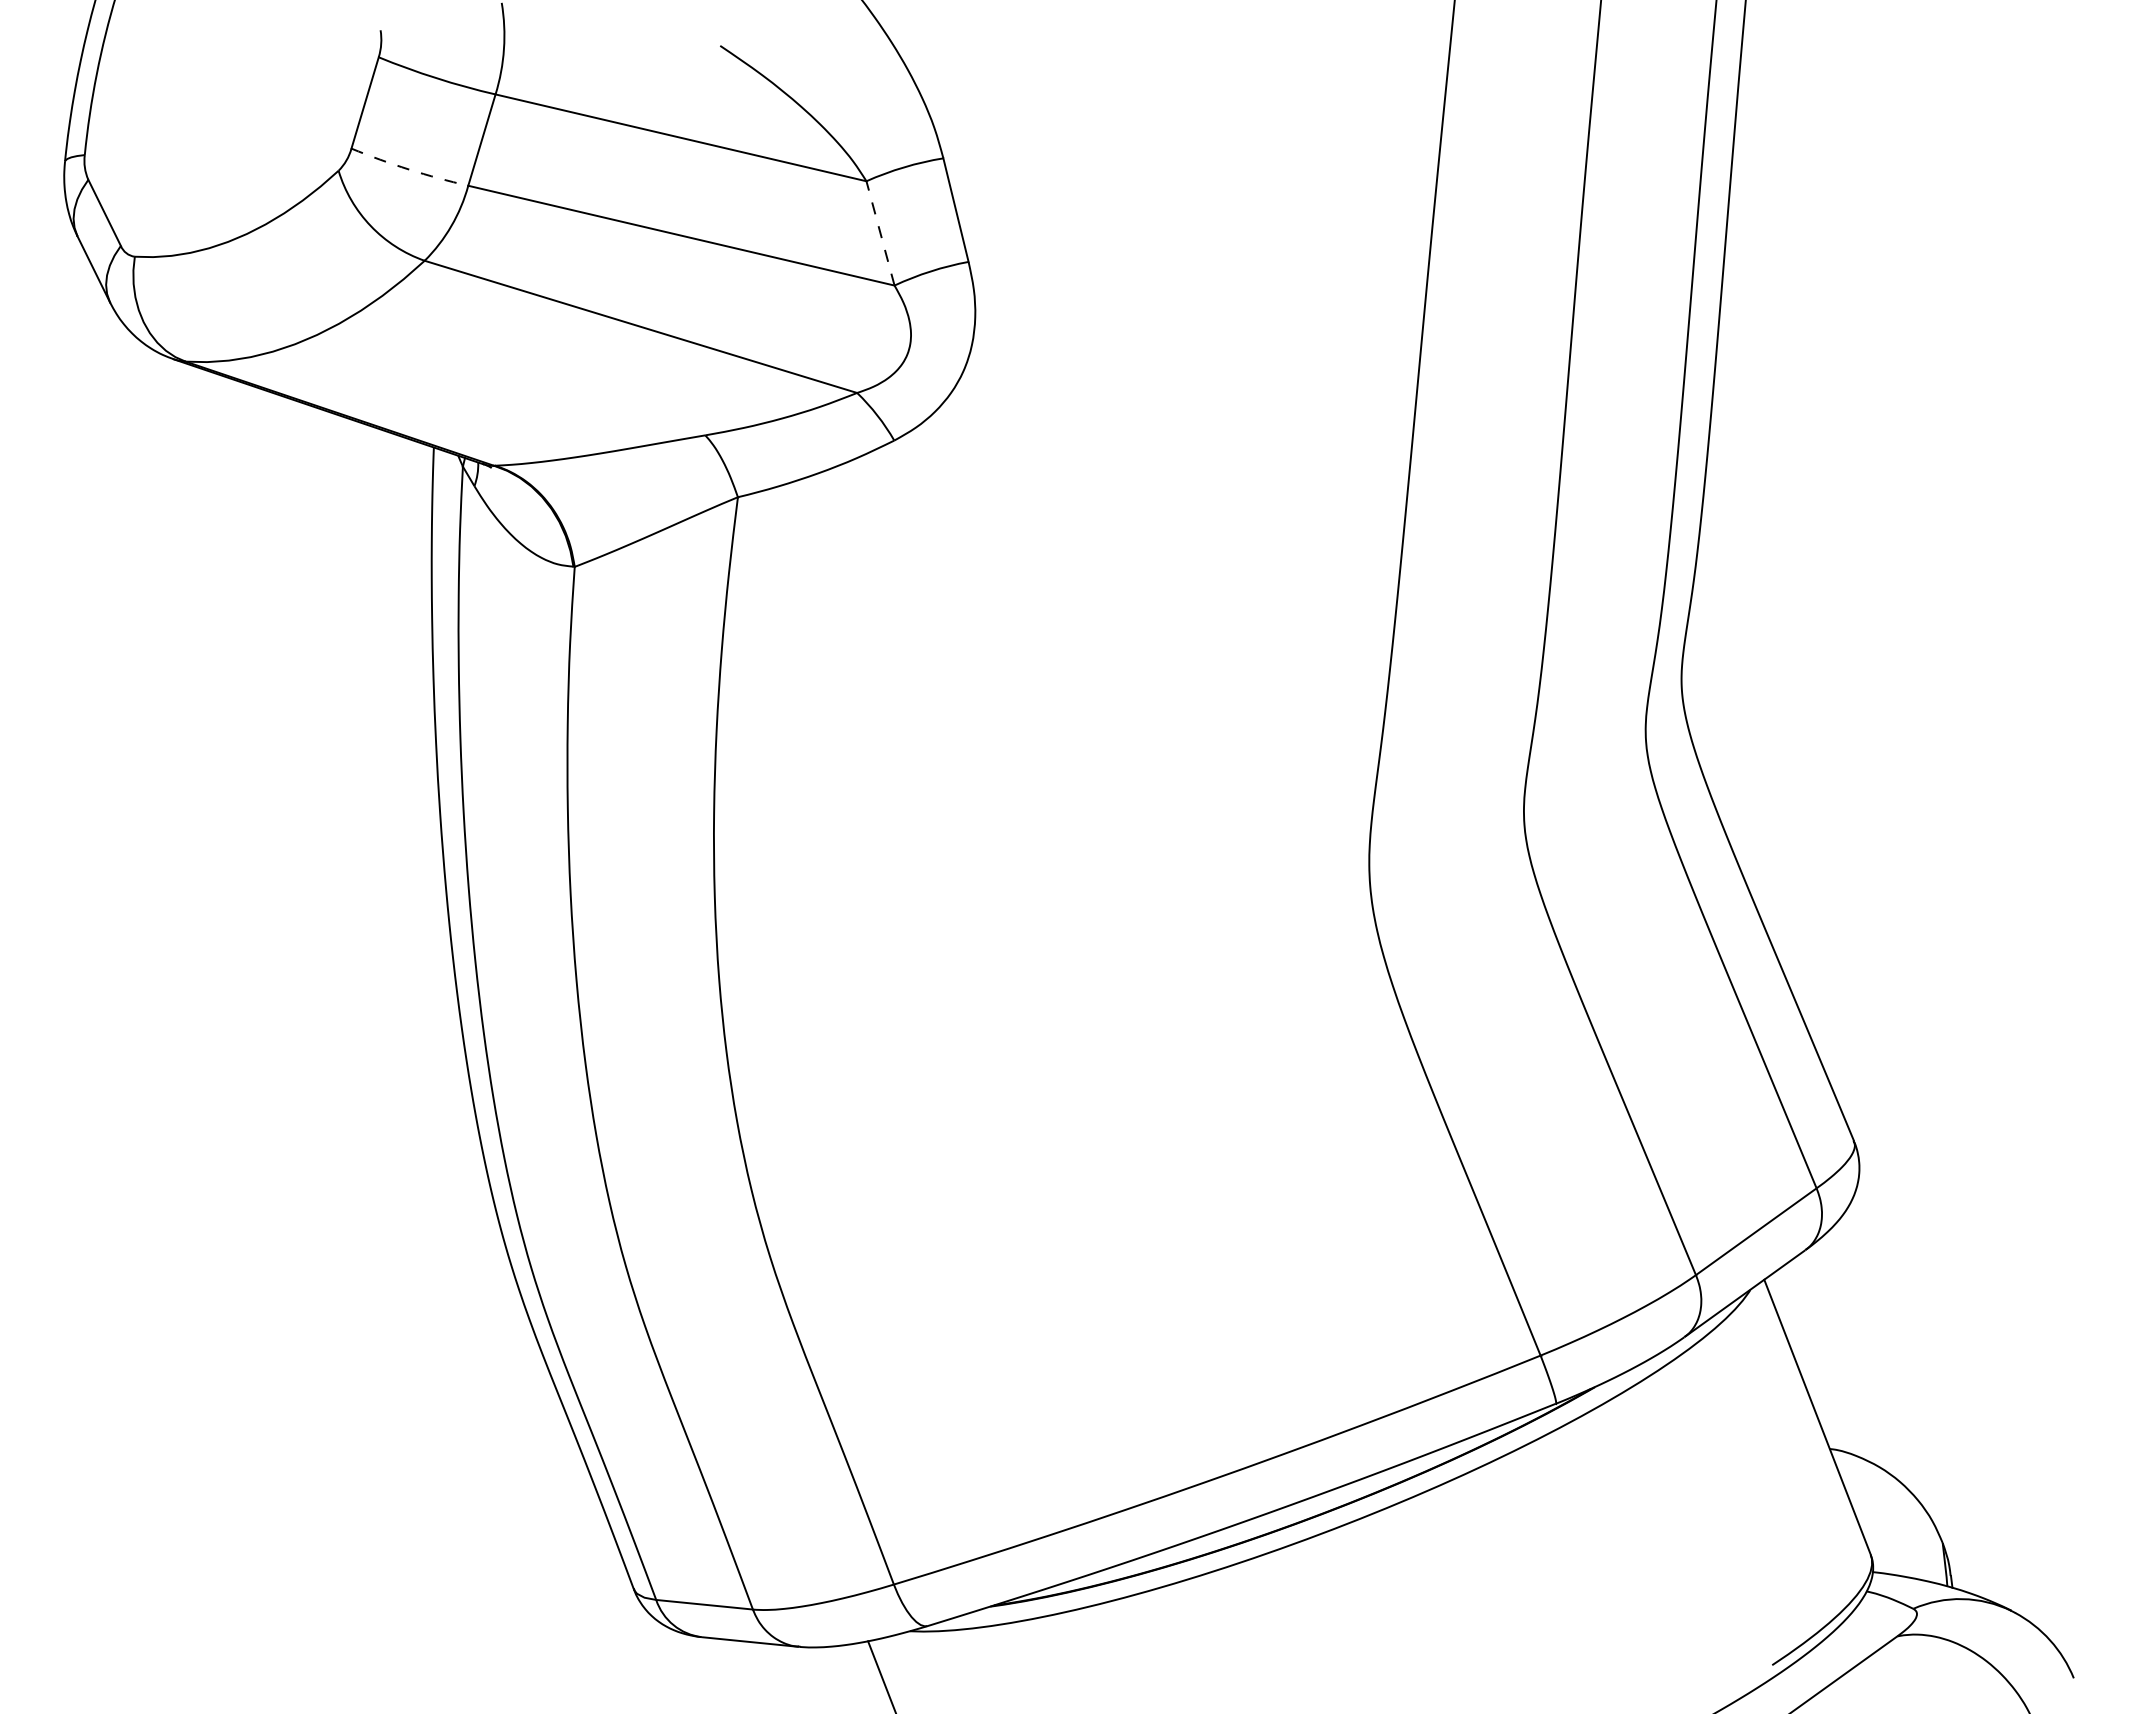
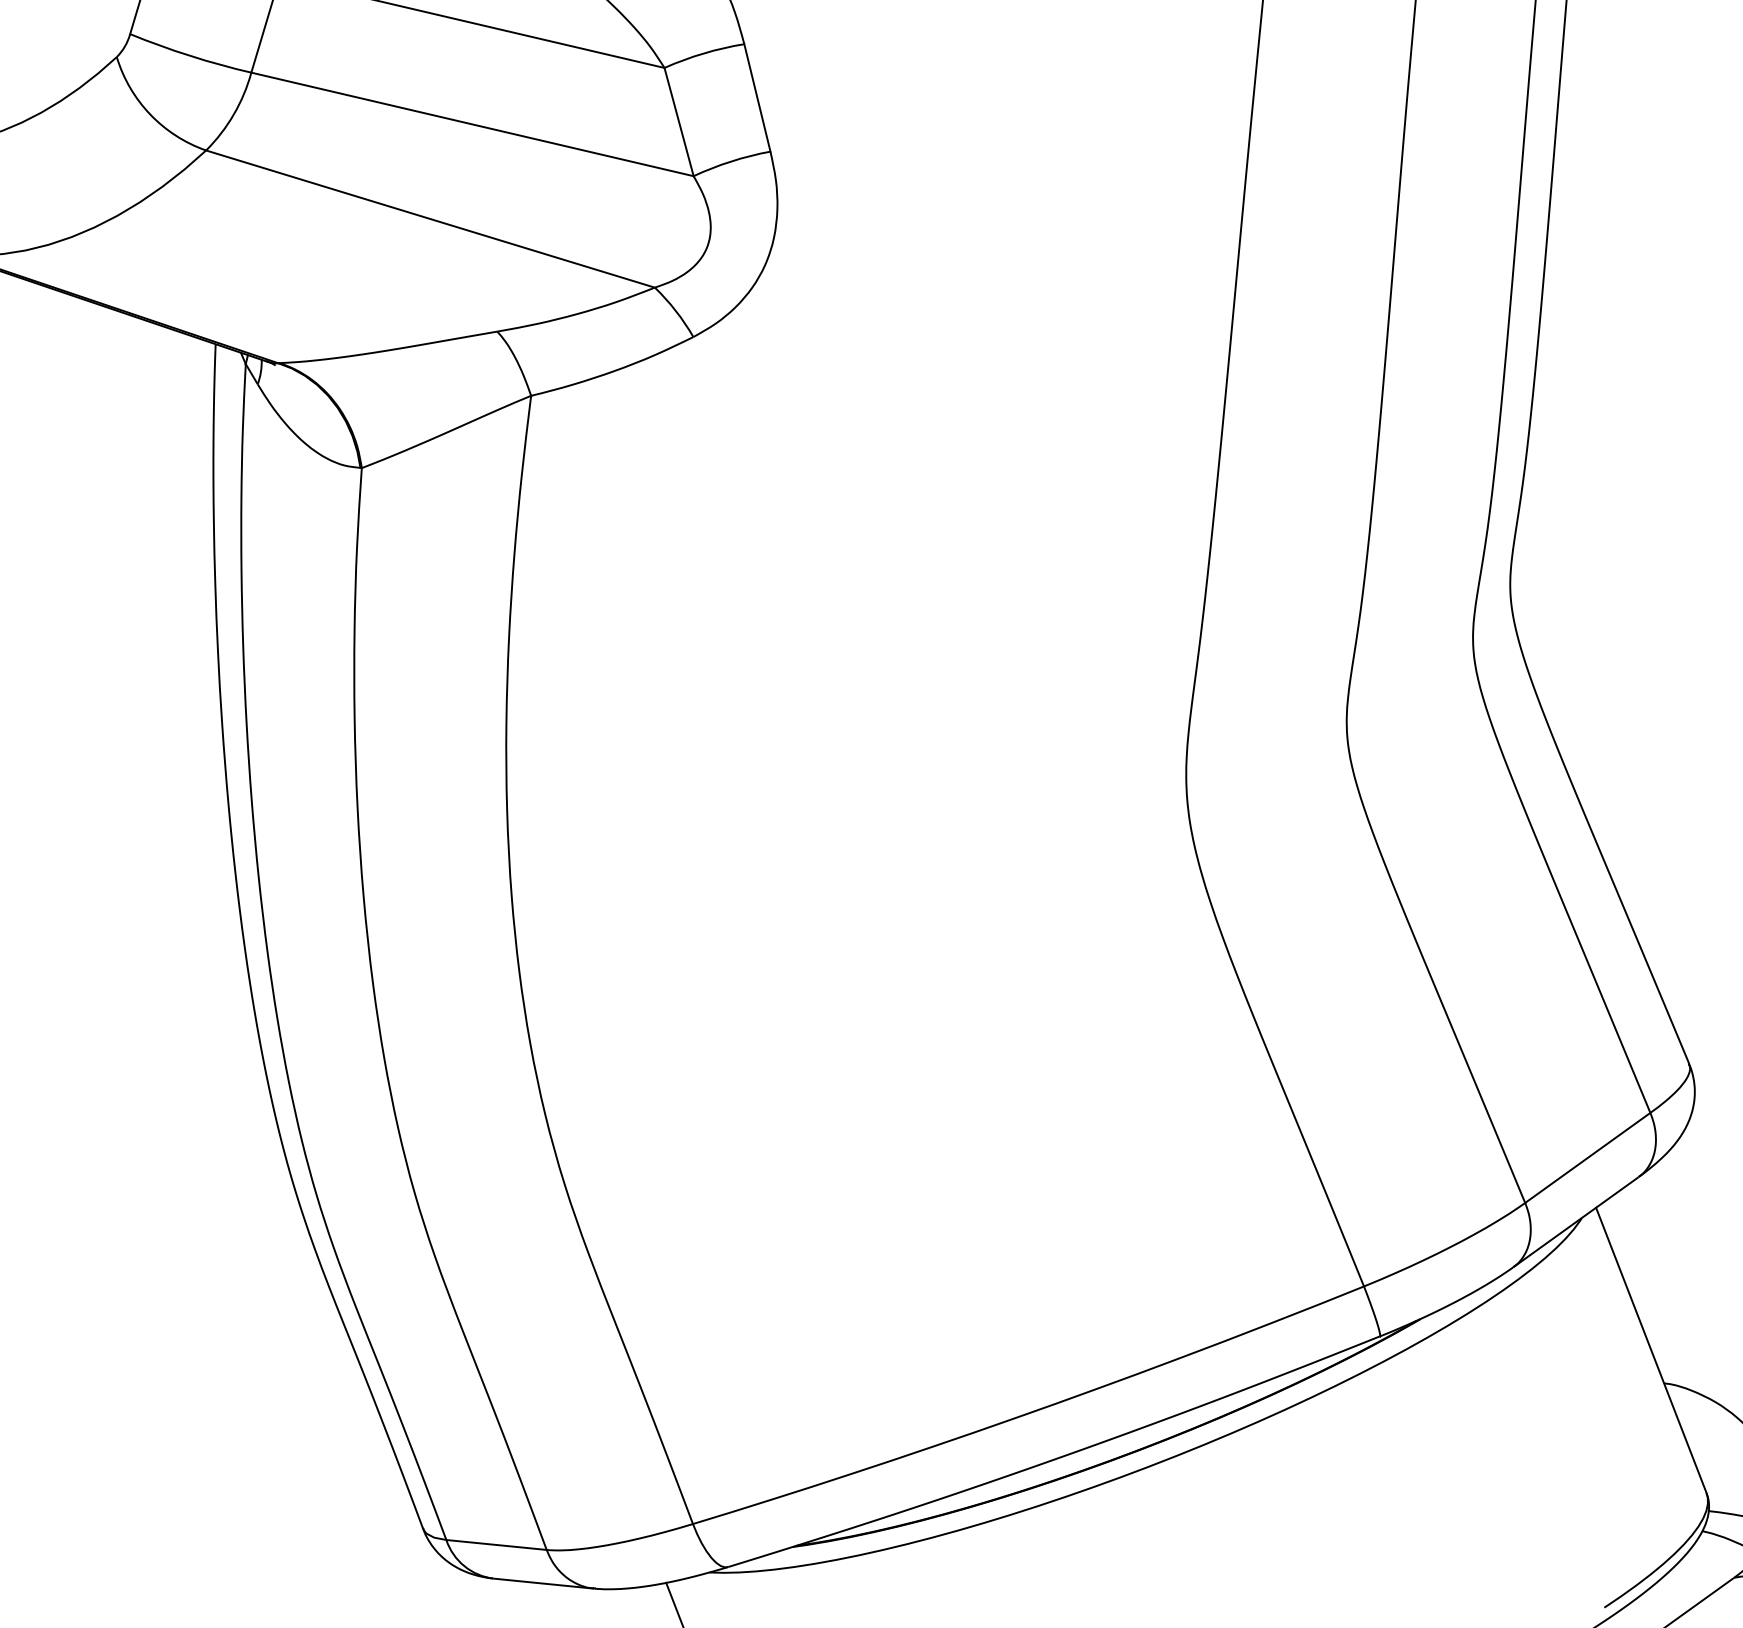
arc: (409, 169) -> (190, 55), dashed -> solid
line: (880, 232) -> (679, 121), dashed -> solid

